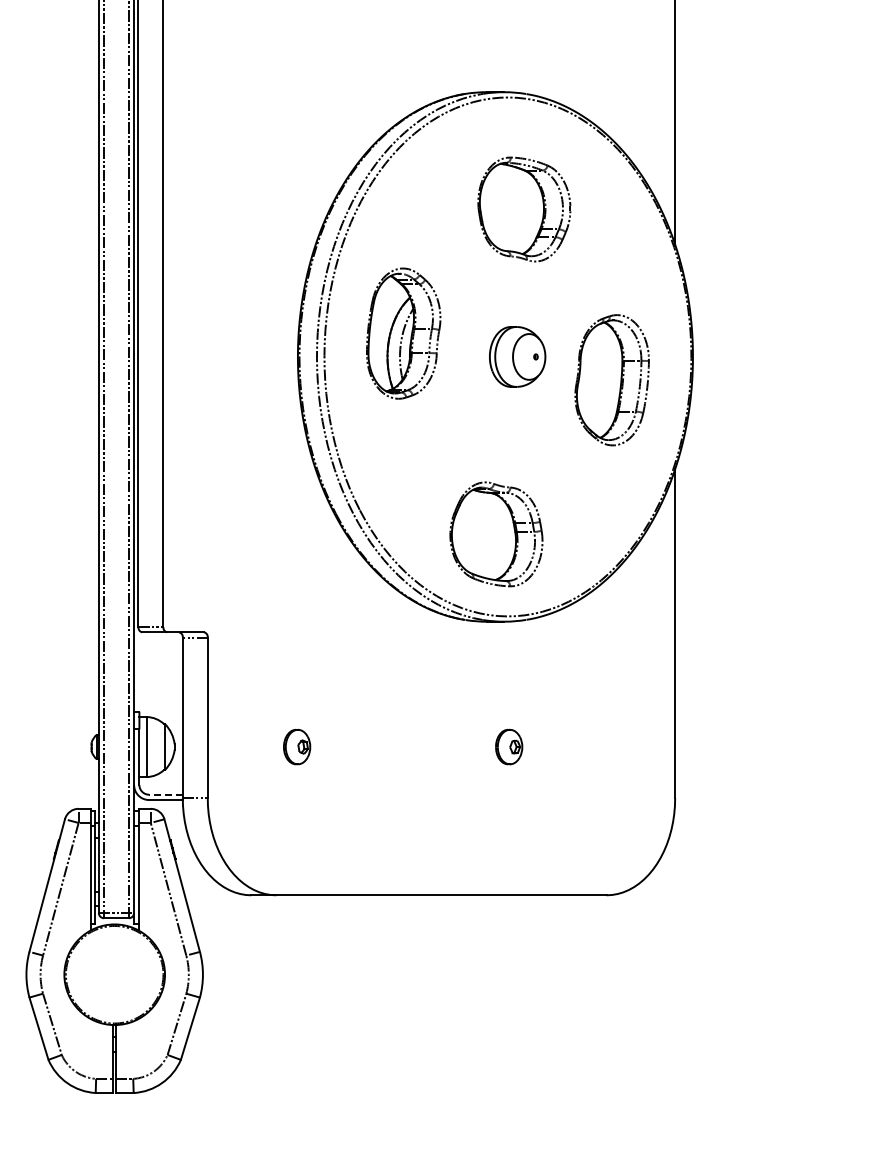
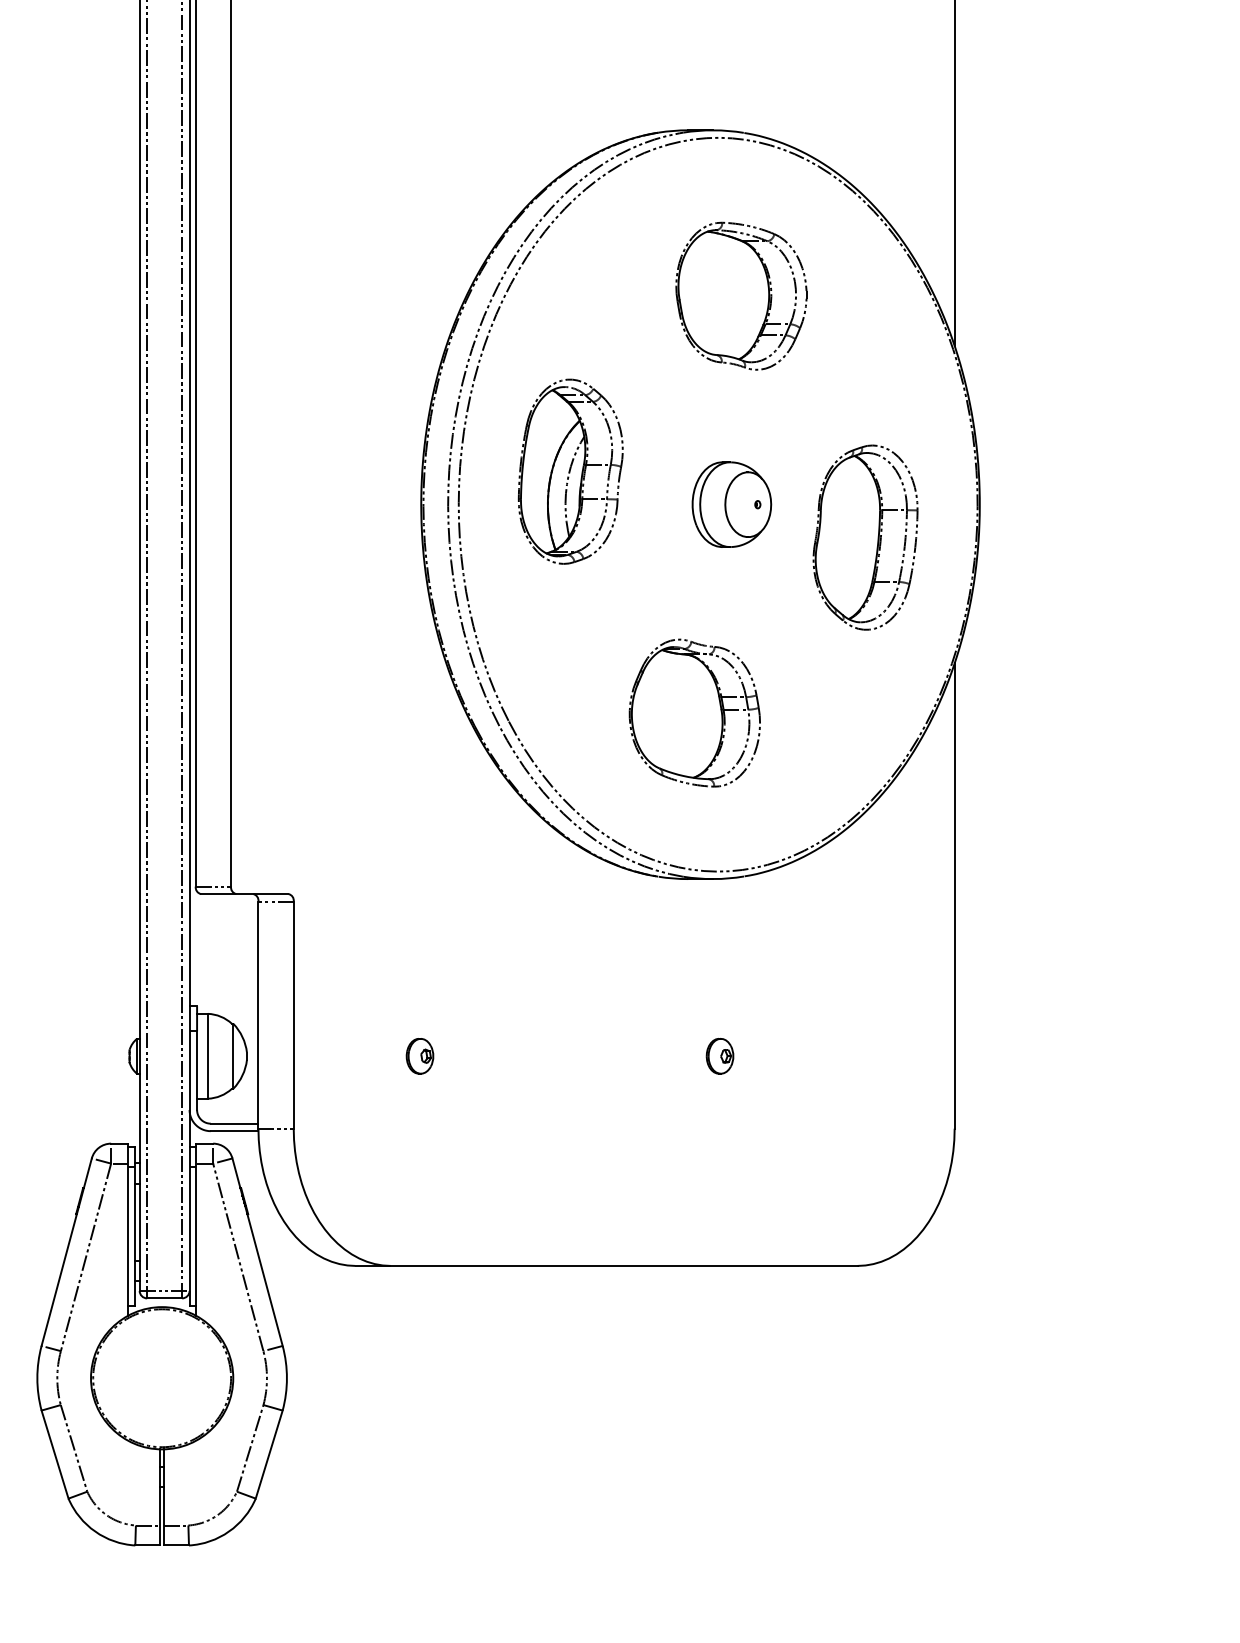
part: (496, 534) -> (694, 713), moved
part: (296, 746) -> (419, 1055), size x0.71
part: (509, 746) -> (720, 1055), size x0.71
line: (165, 794) -> (233, 1123), dashed -> solid

